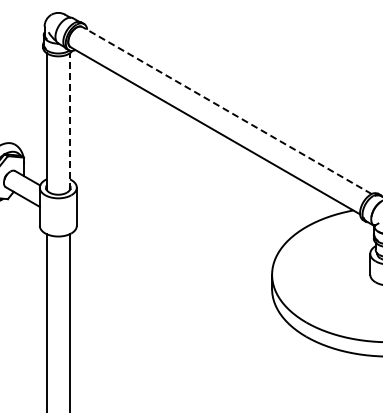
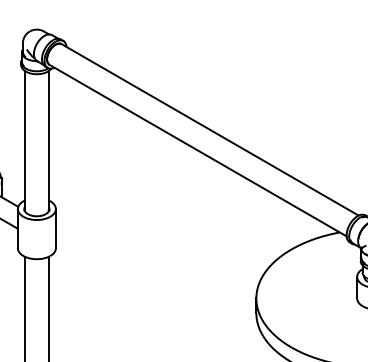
line: (226, 110) -> (209, 129), dashed -> solid
line: (70, 121) -> (49, 141), dashed -> solid

